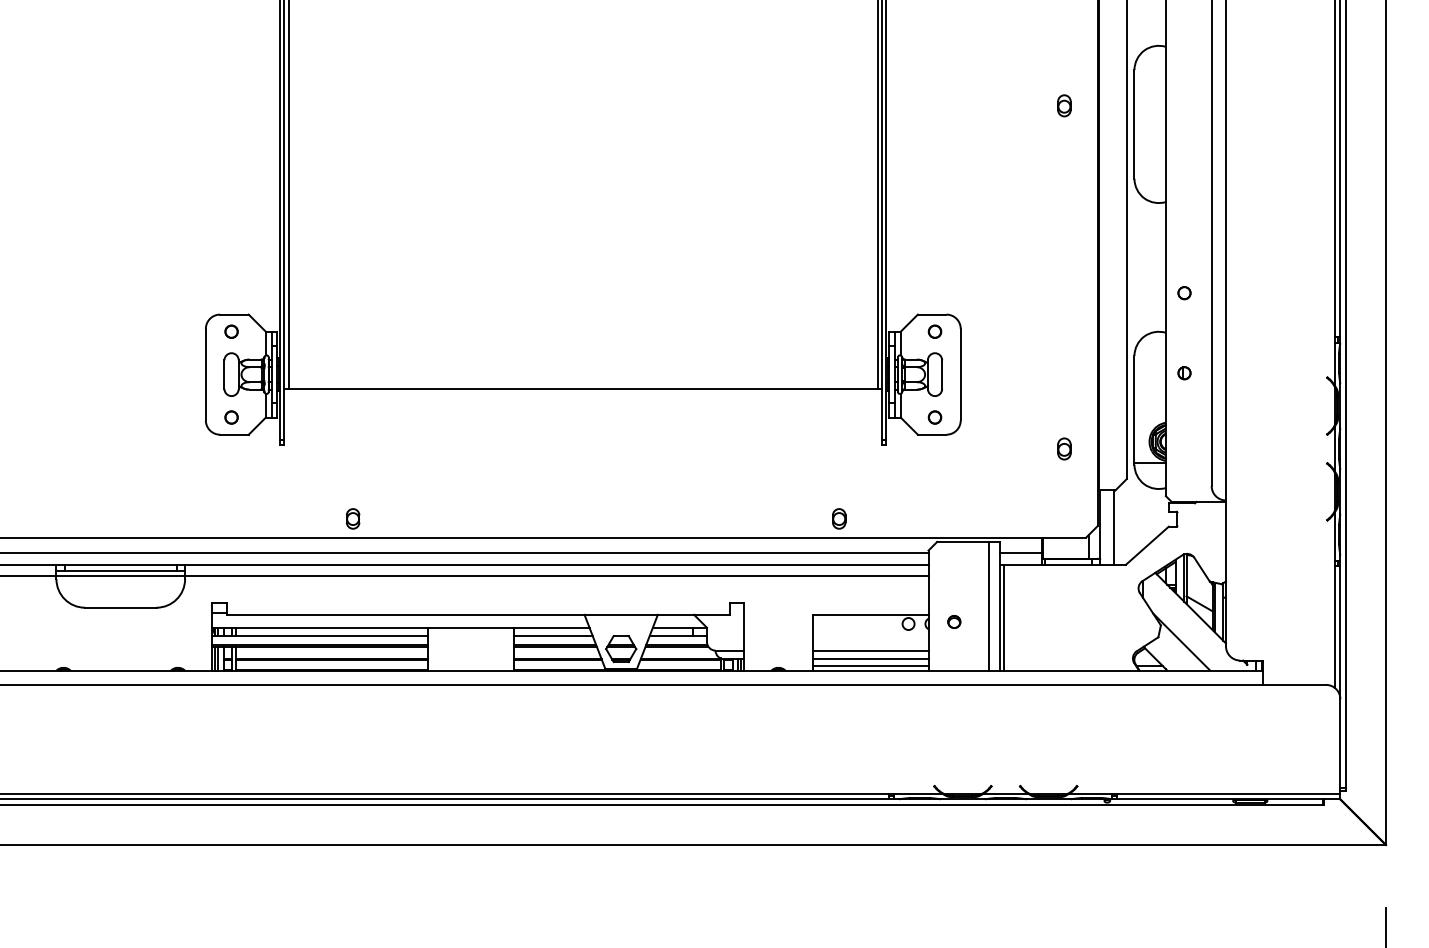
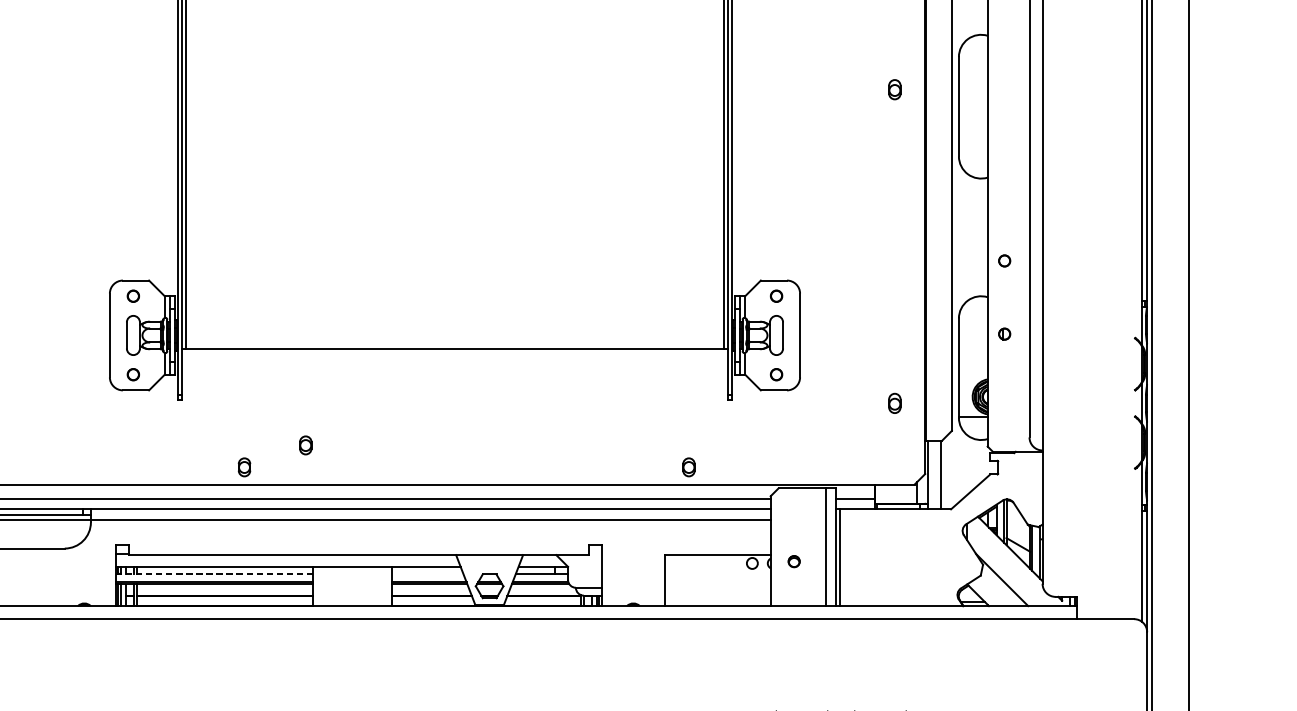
part: (420, 494) -> (306, 445), added
line: (320, 636) -> (214, 574), solid -> dashed
line: (552, 636) -> (426, 574), removed
line: (870, 650) -> (717, 587), removed
line: (870, 659) -> (717, 595), removed
line: (870, 666) -> (717, 602), removed

